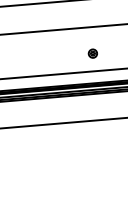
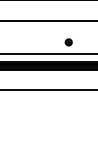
part: (92, 53) -> (68, 42), moved

